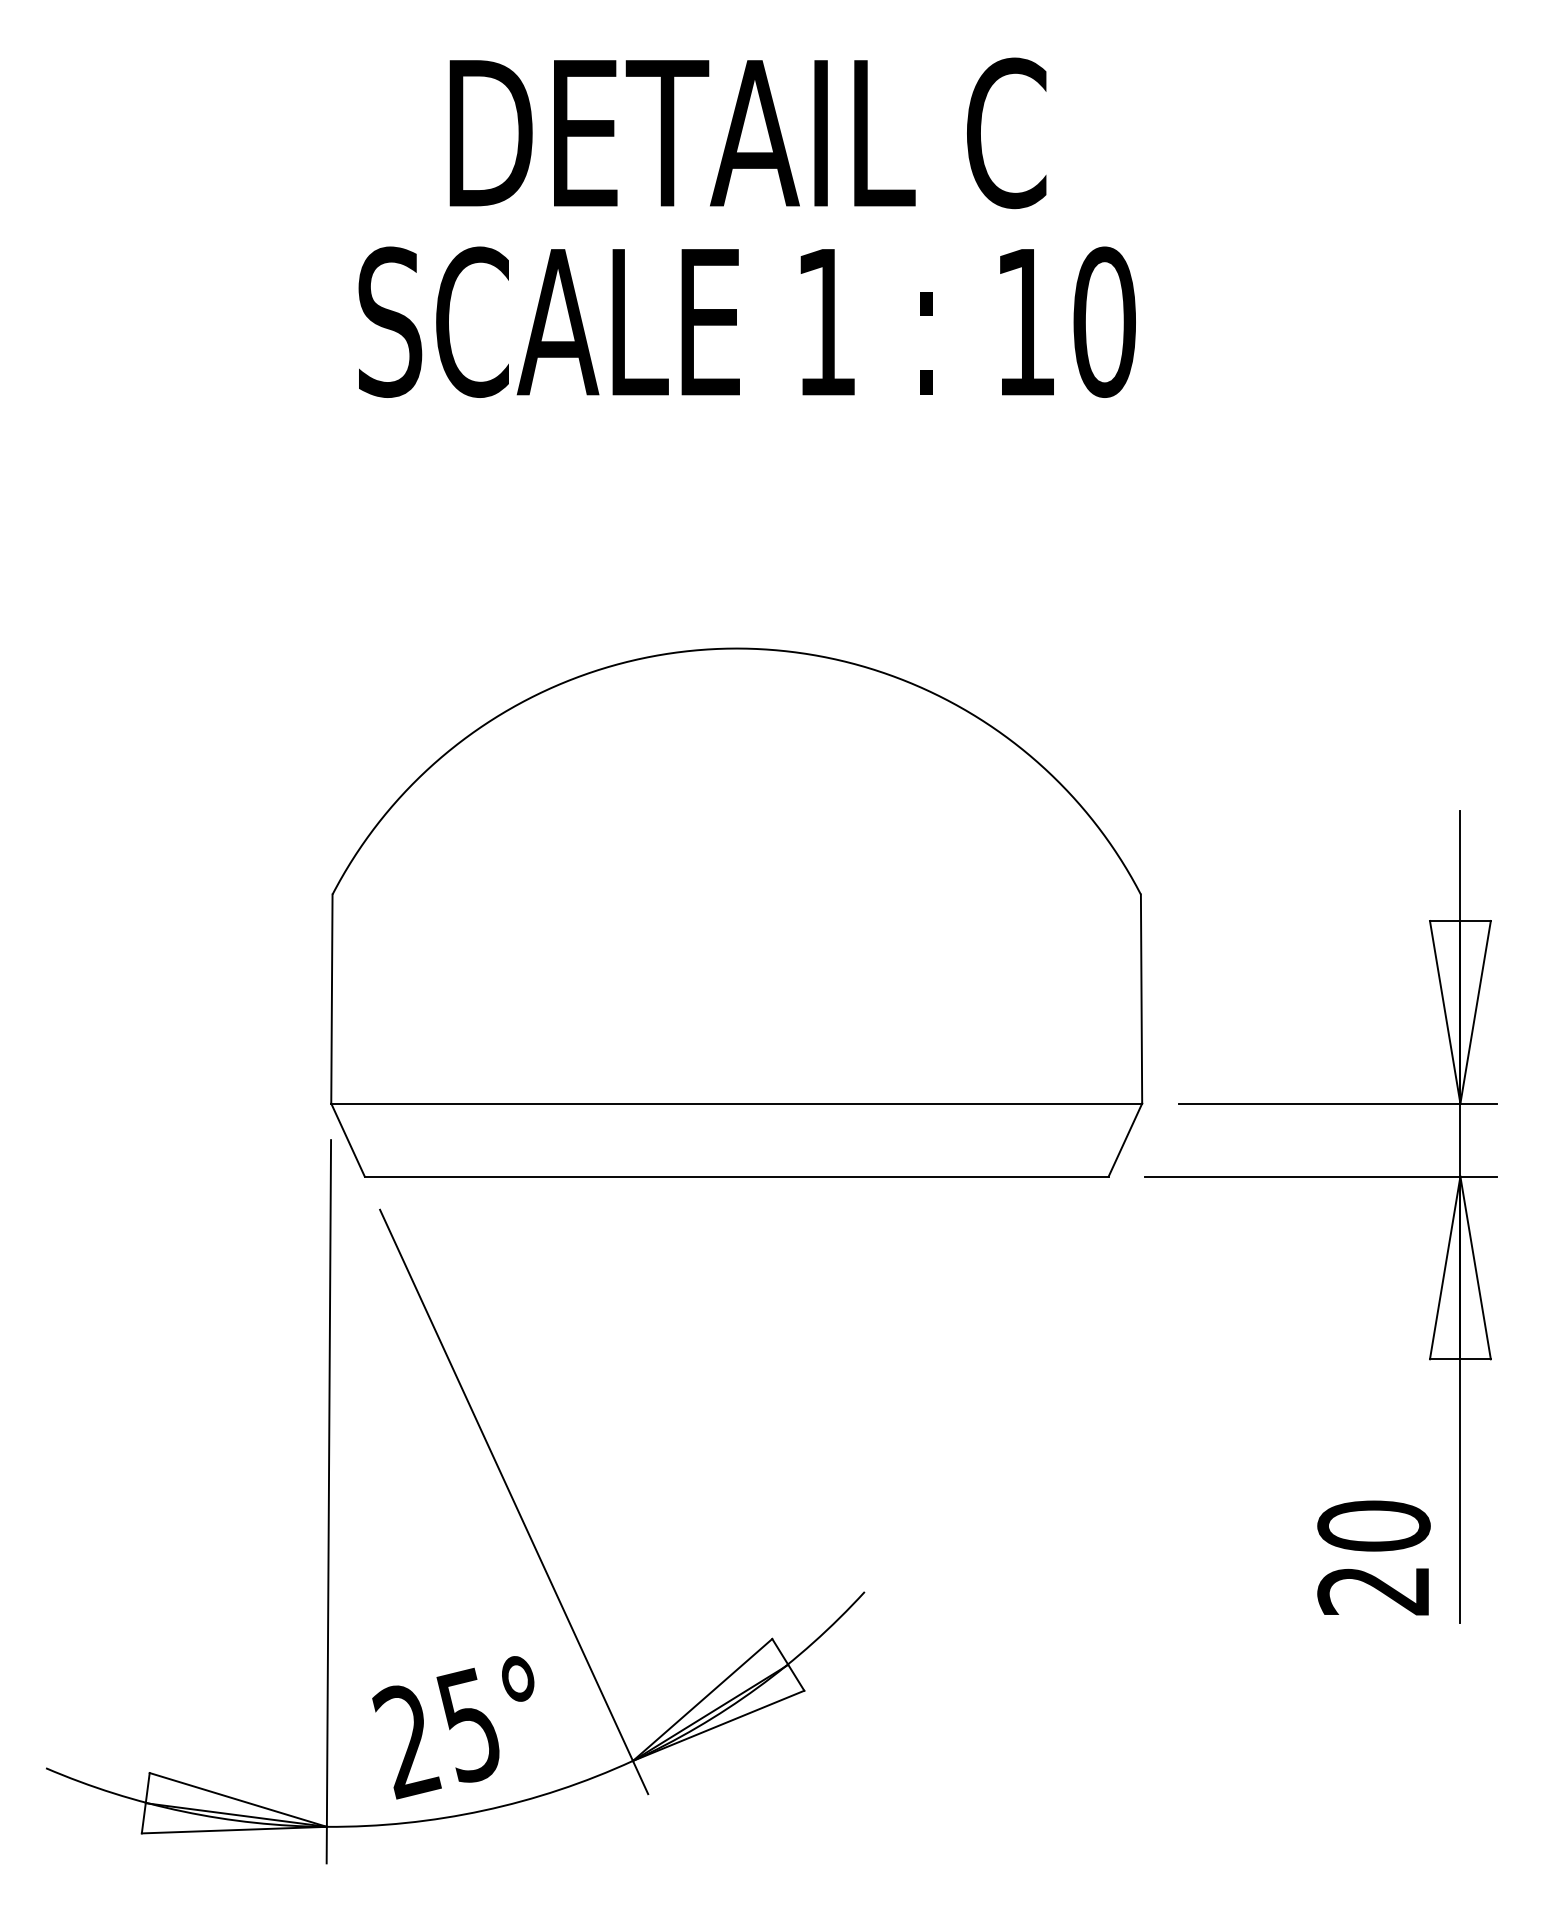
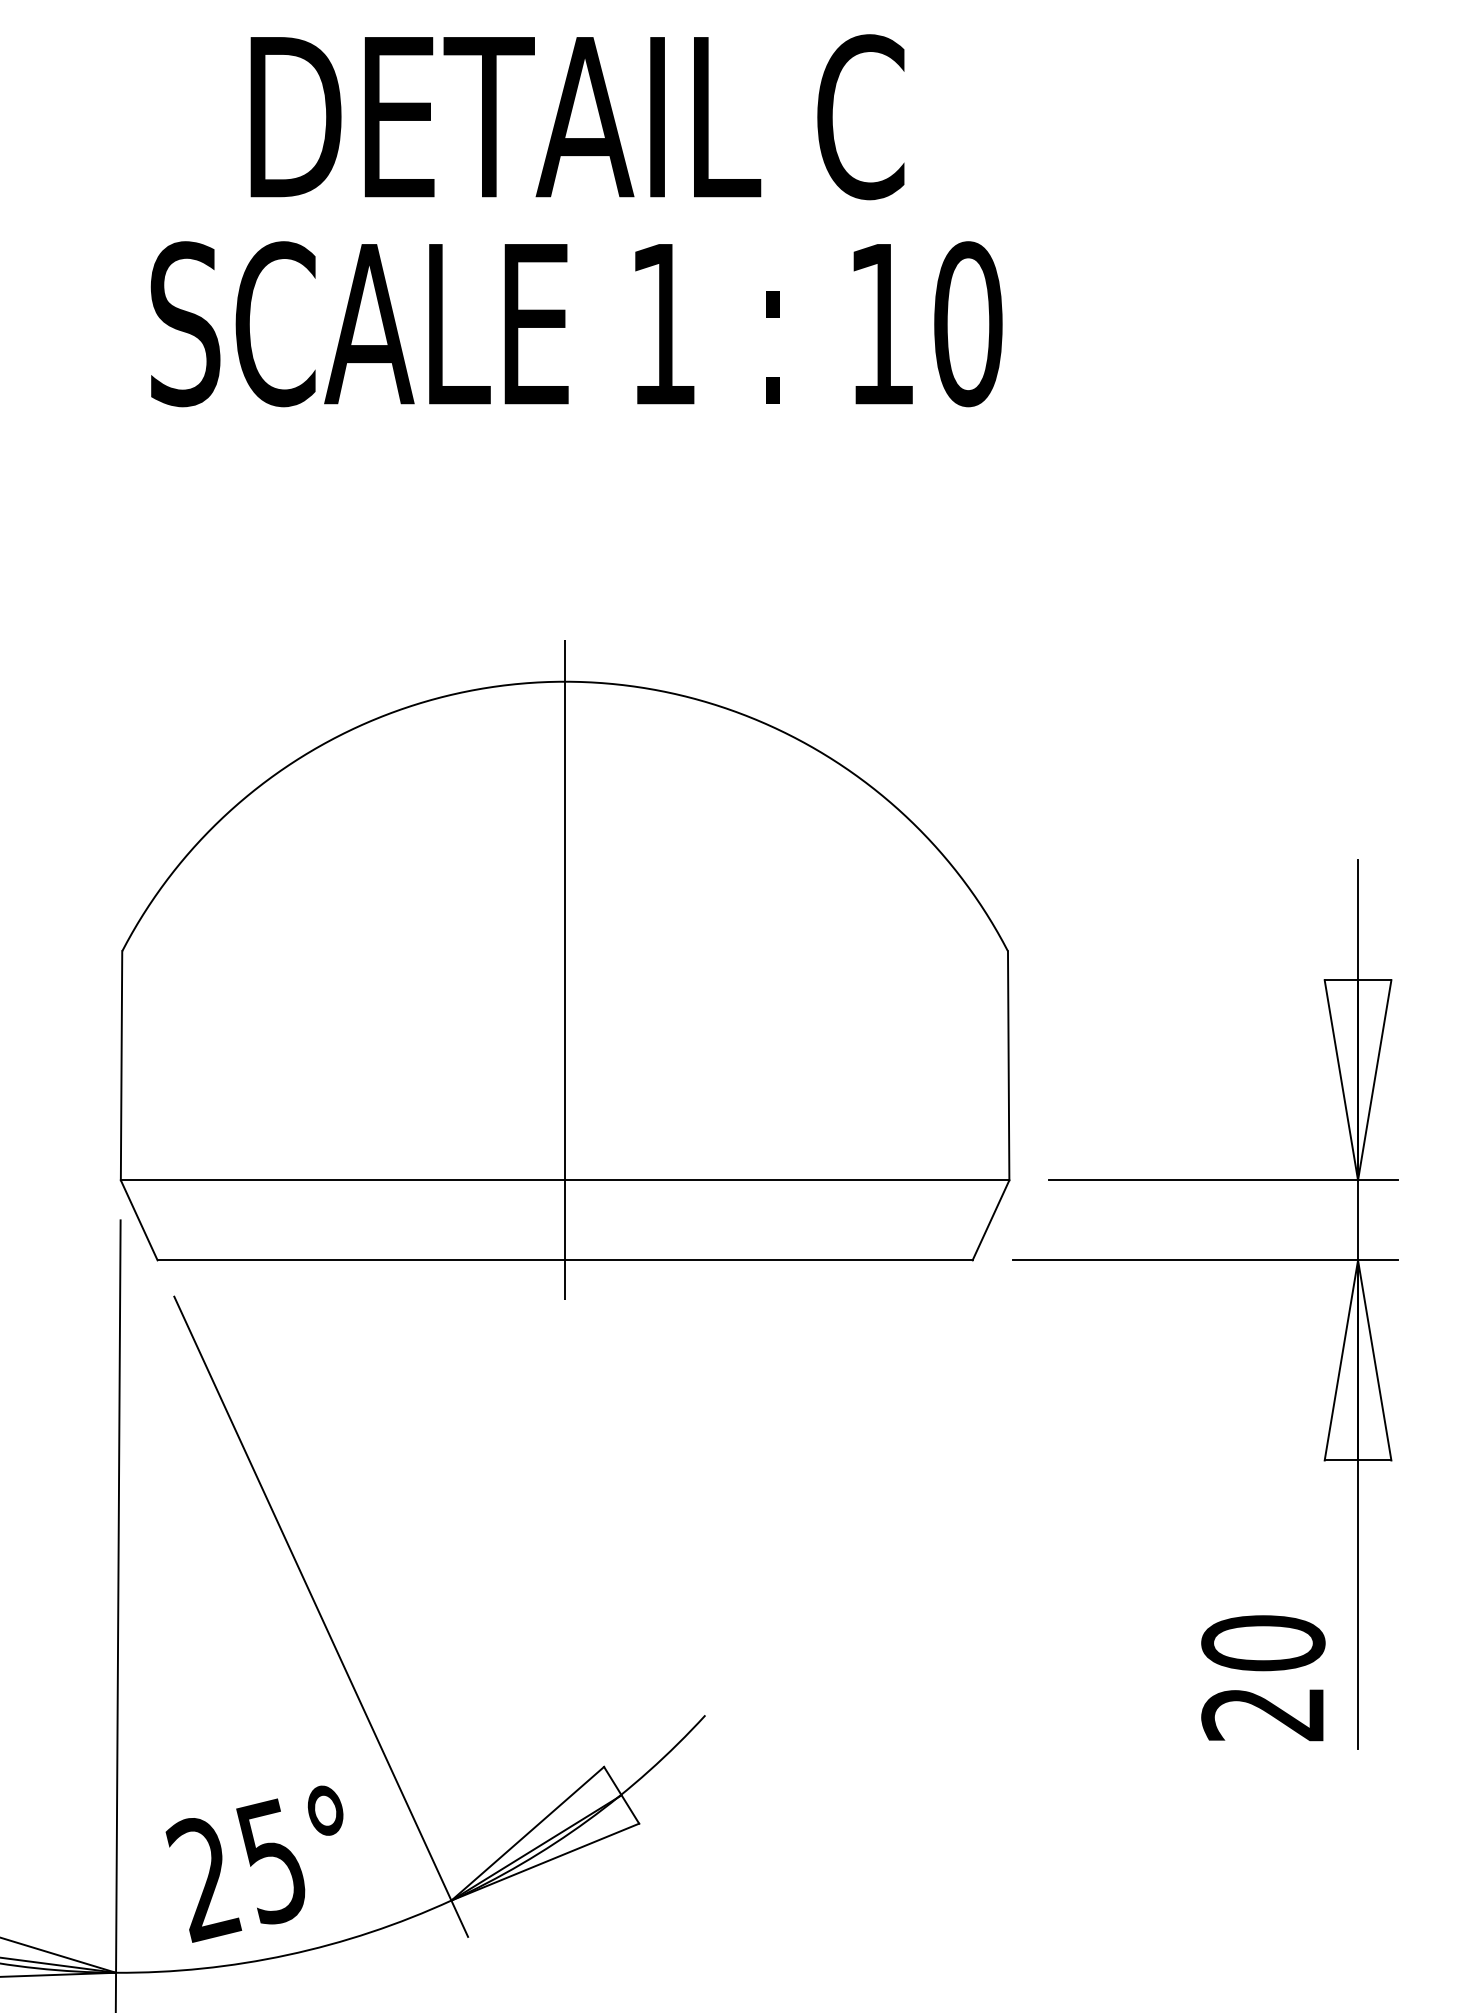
line: (736, 911) -> (564, 969), added

